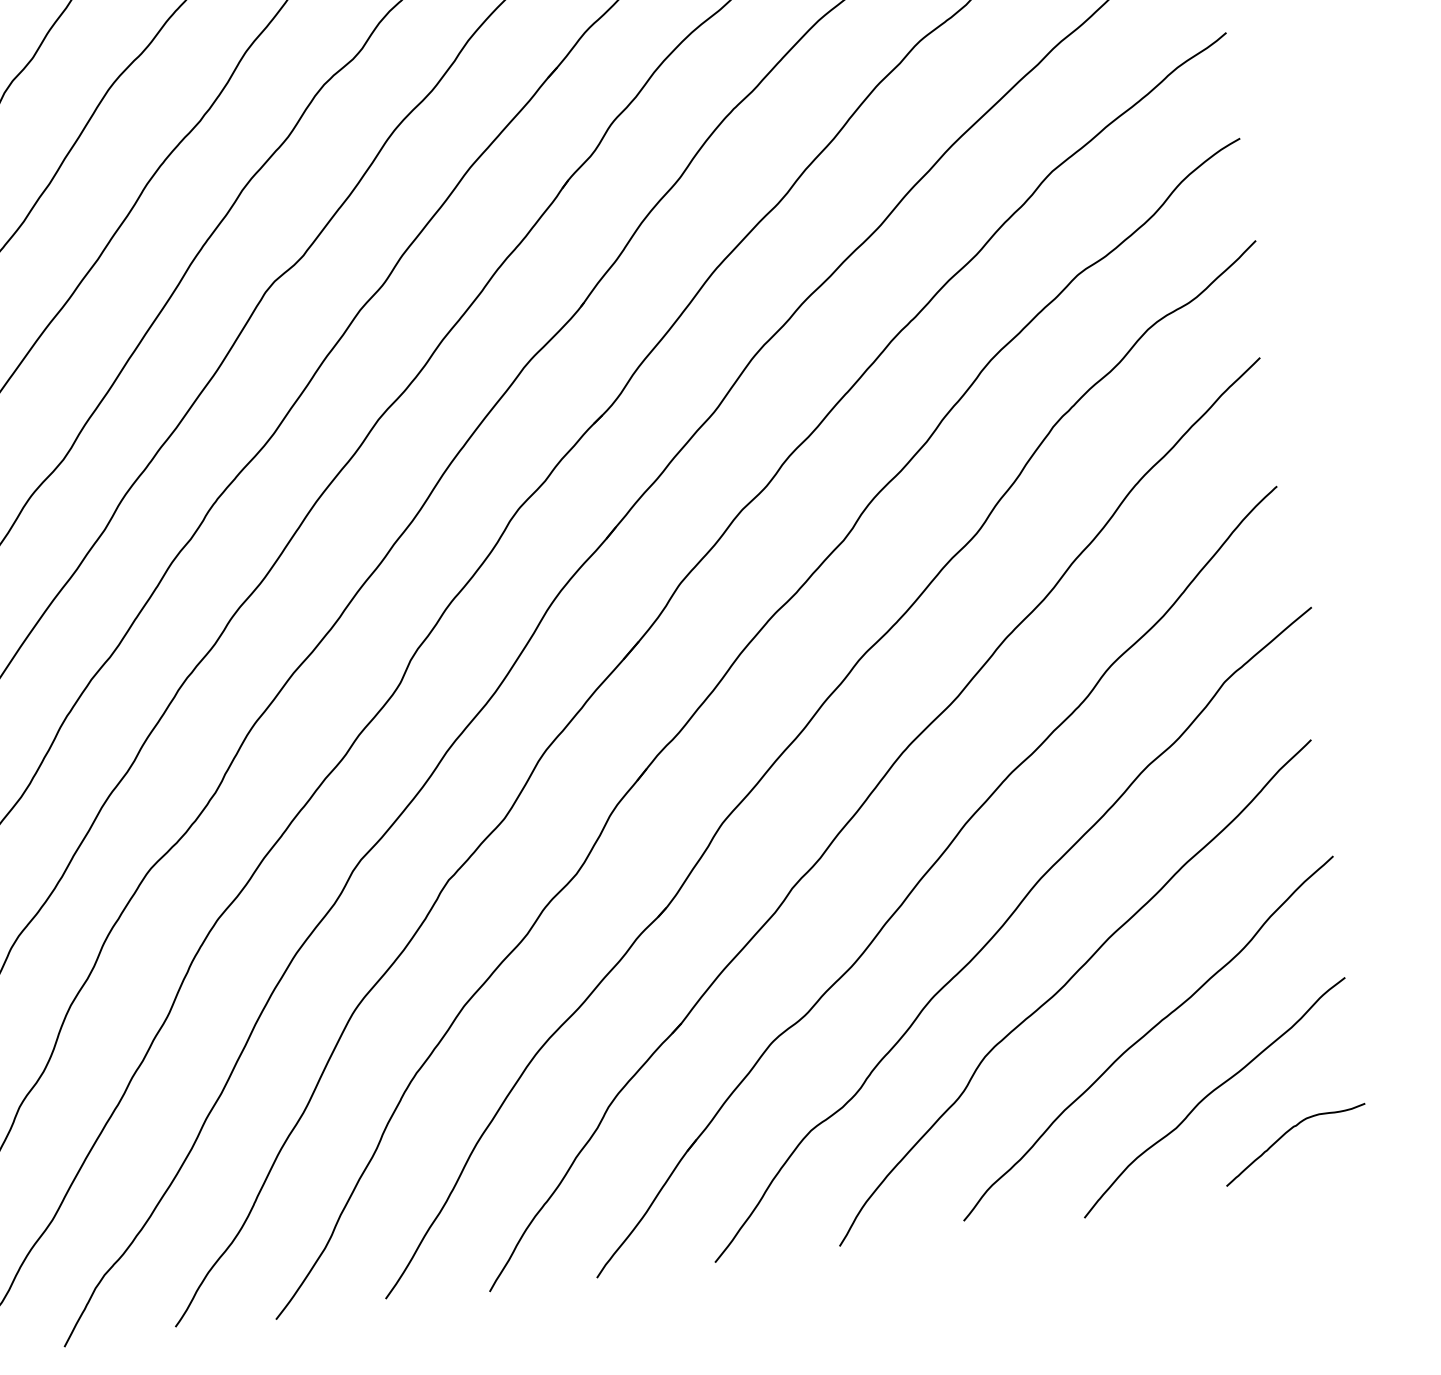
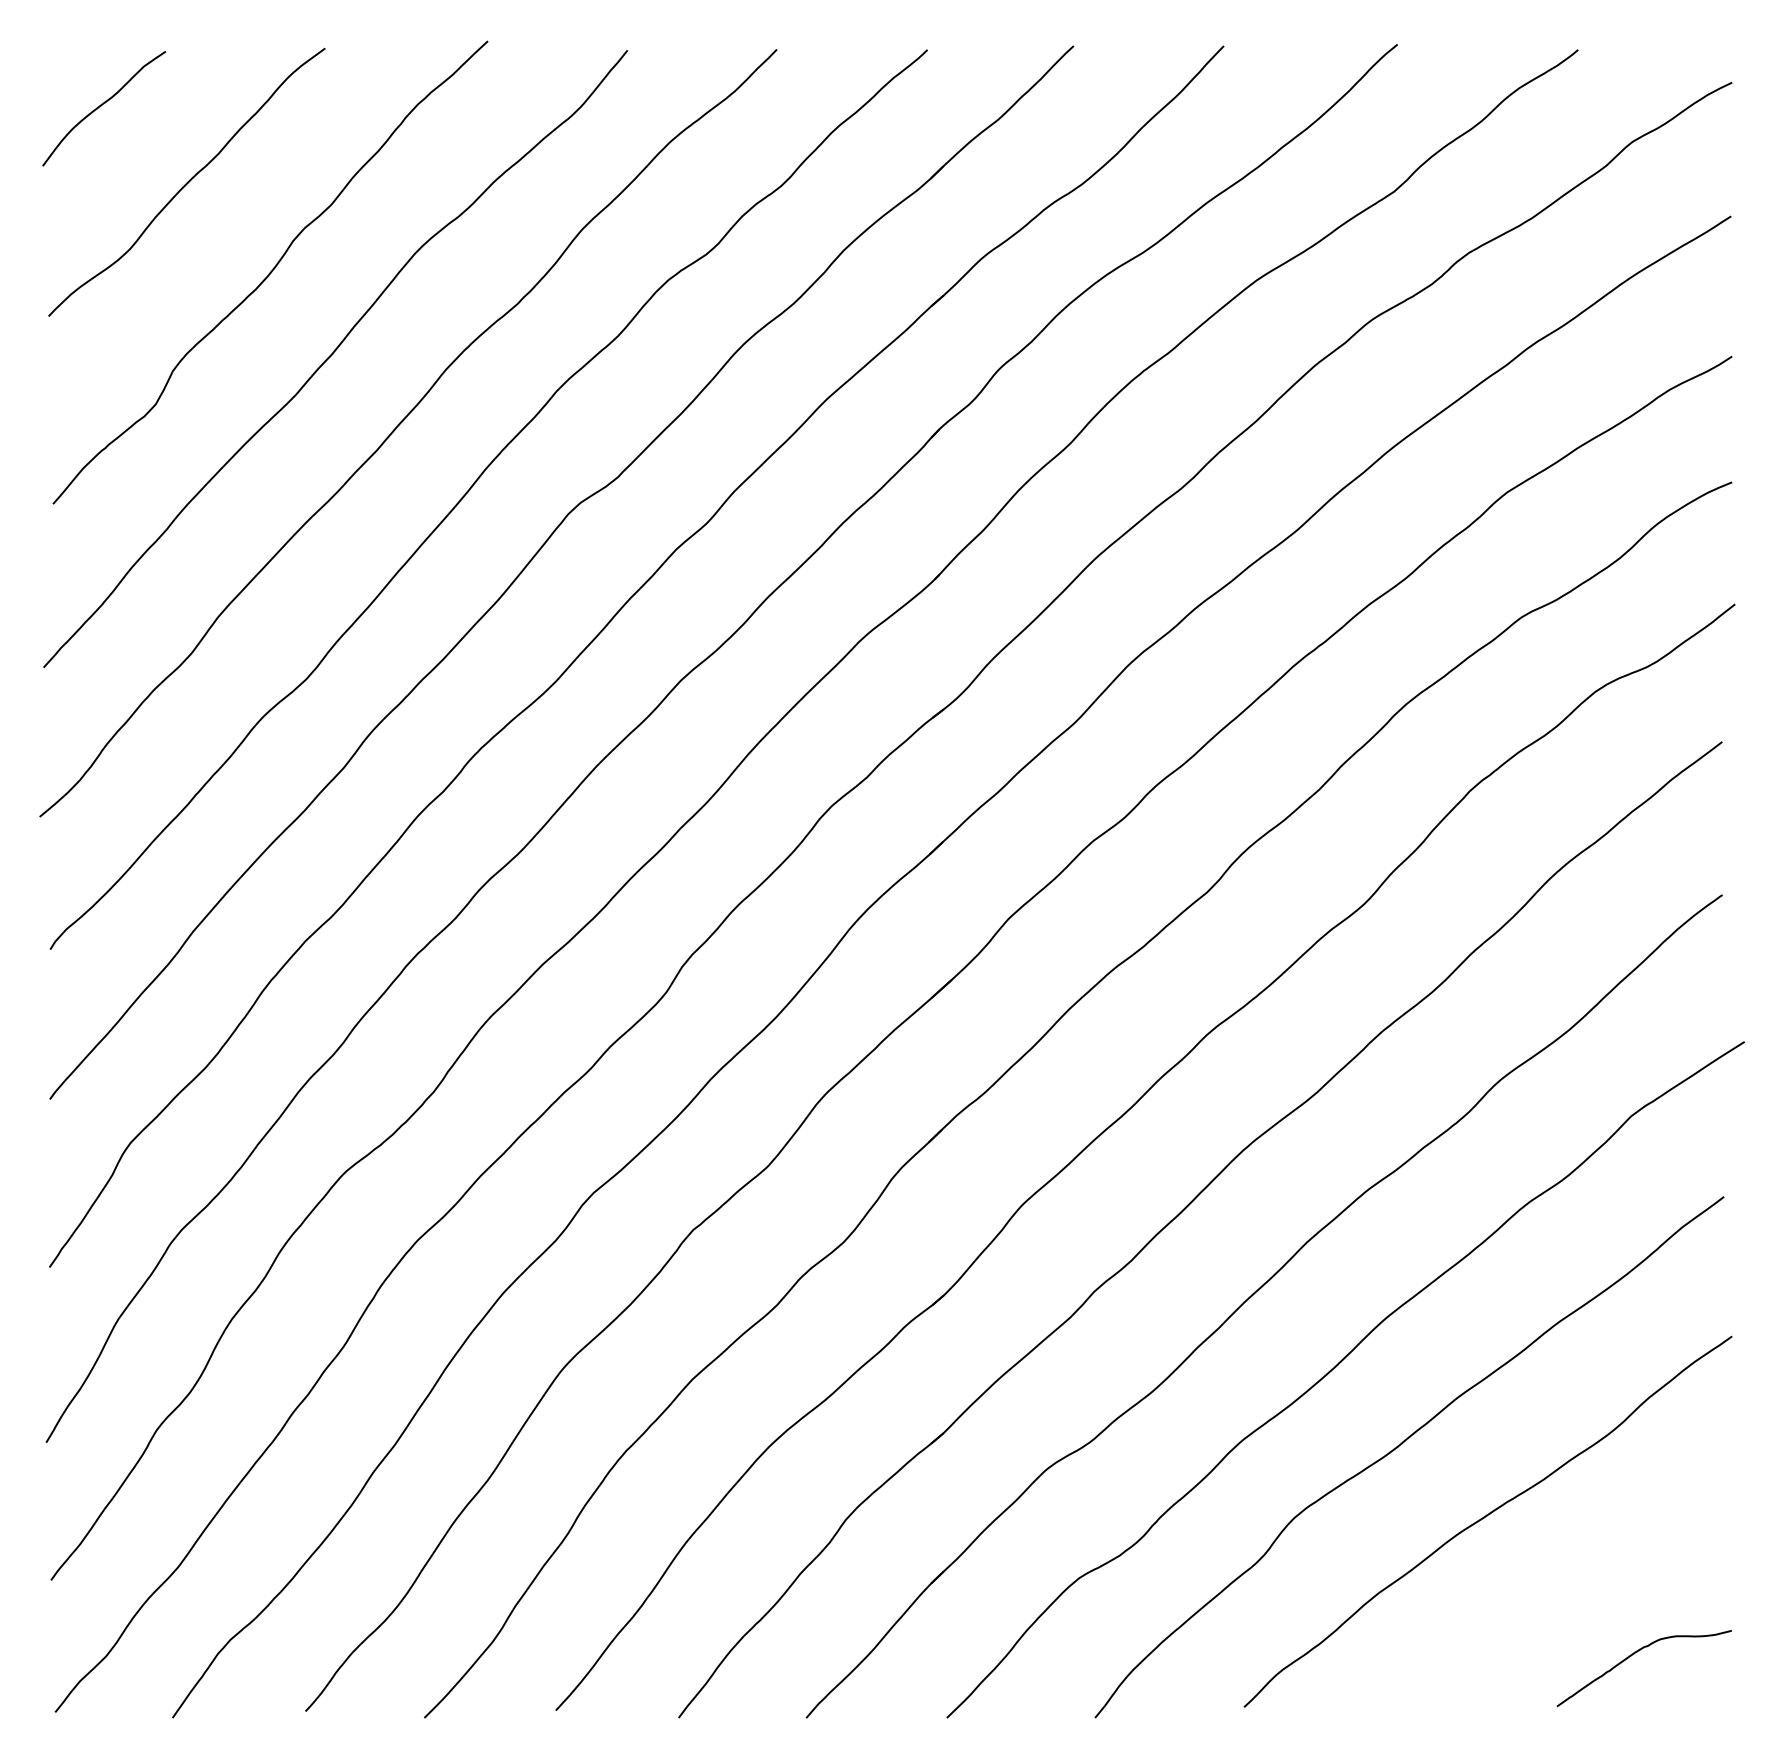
curve: (1211, 1093) -> (1553, 1595), removed

